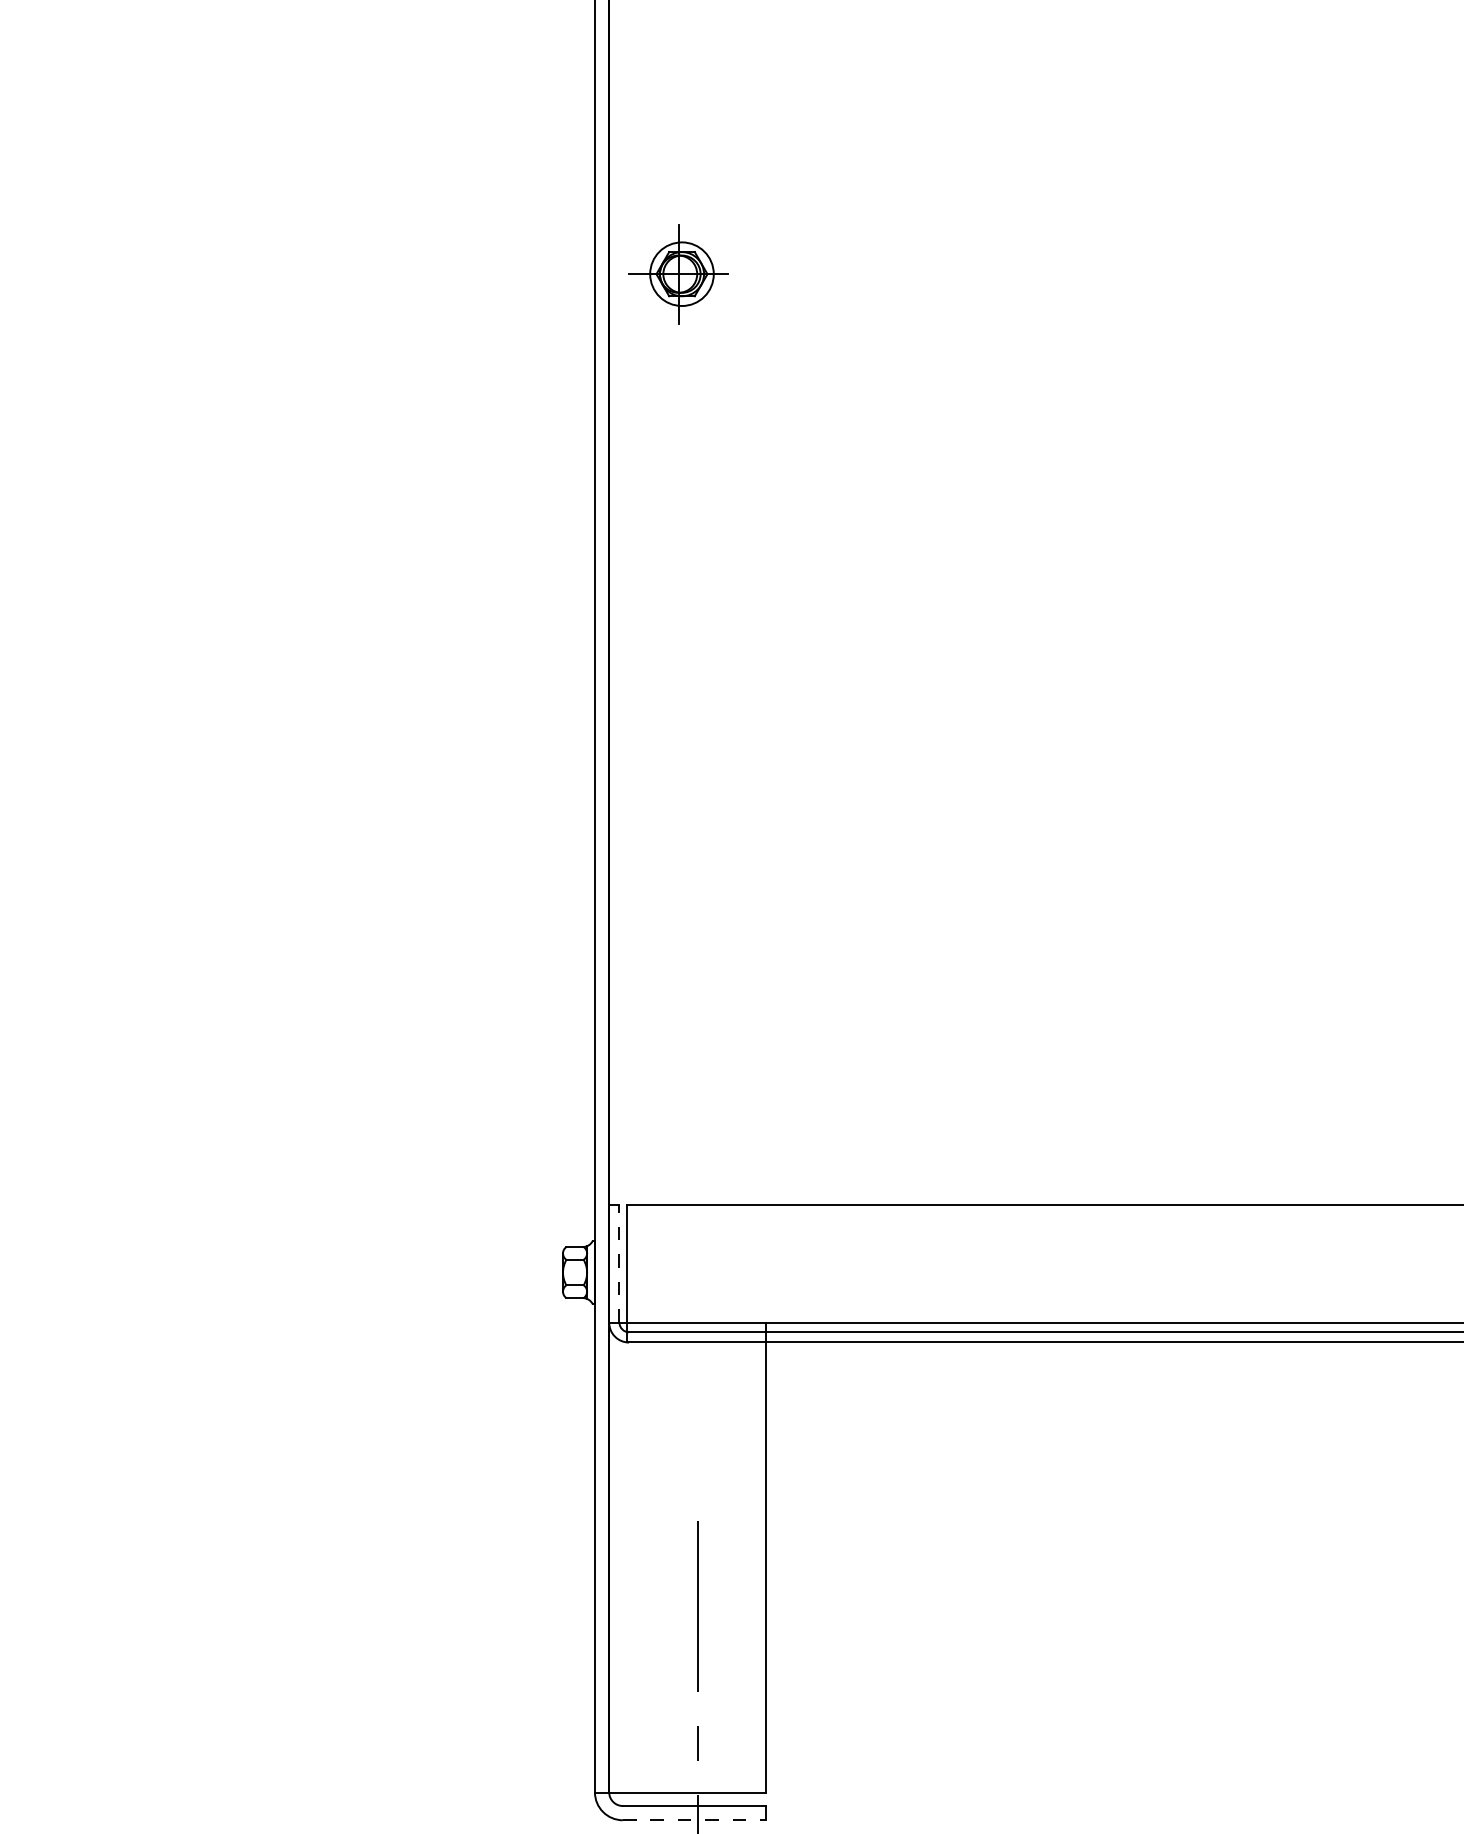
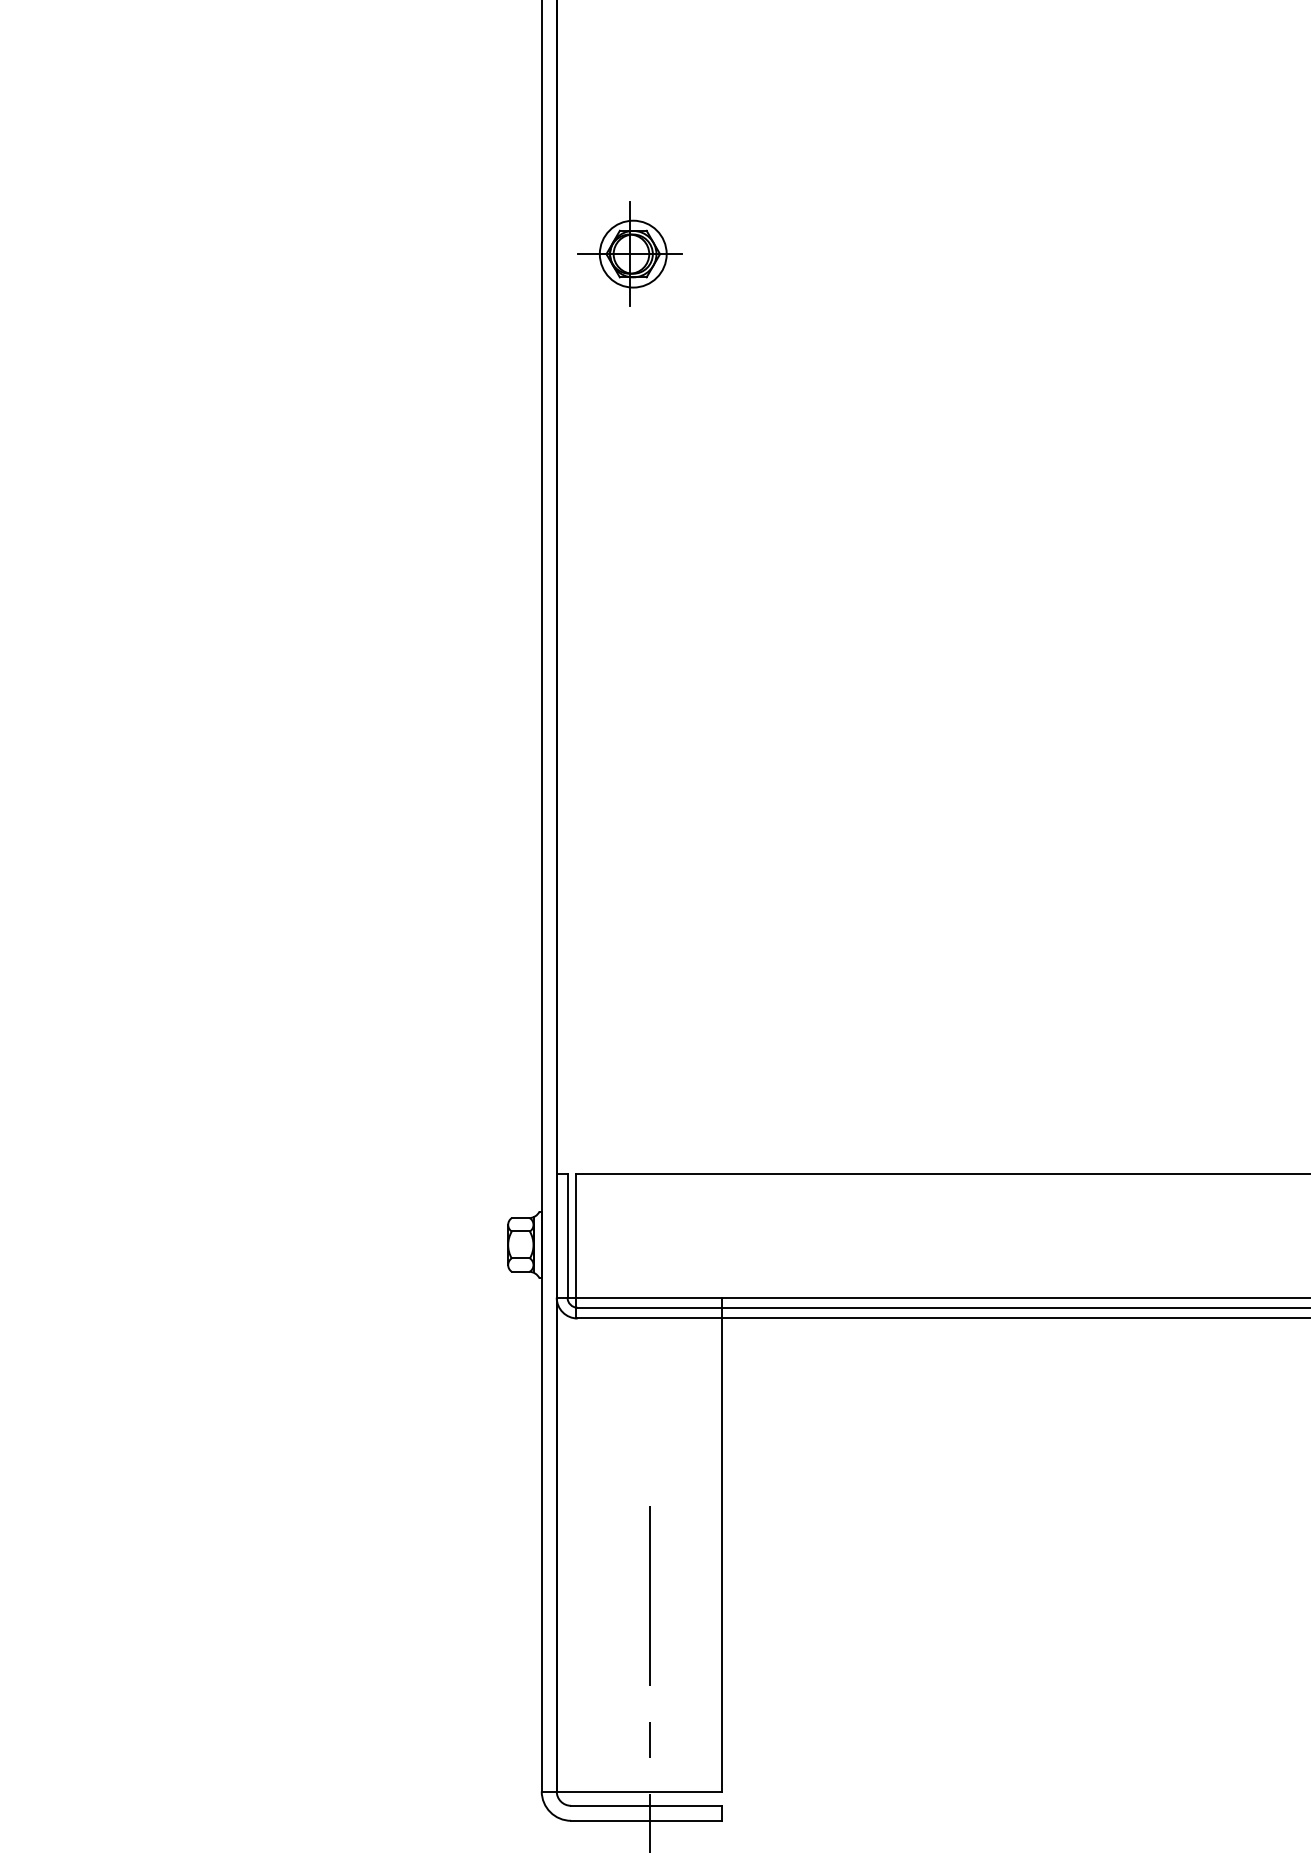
part: (678, 274) -> (629, 254), moved
line: (619, 1264) -> (567, 1236), dashed -> solid
line: (694, 1820) -> (646, 1821), dashed -> solid

